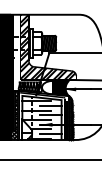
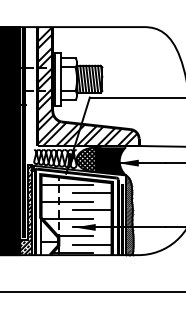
hatch: (52, 87) -> (95, 159), added

